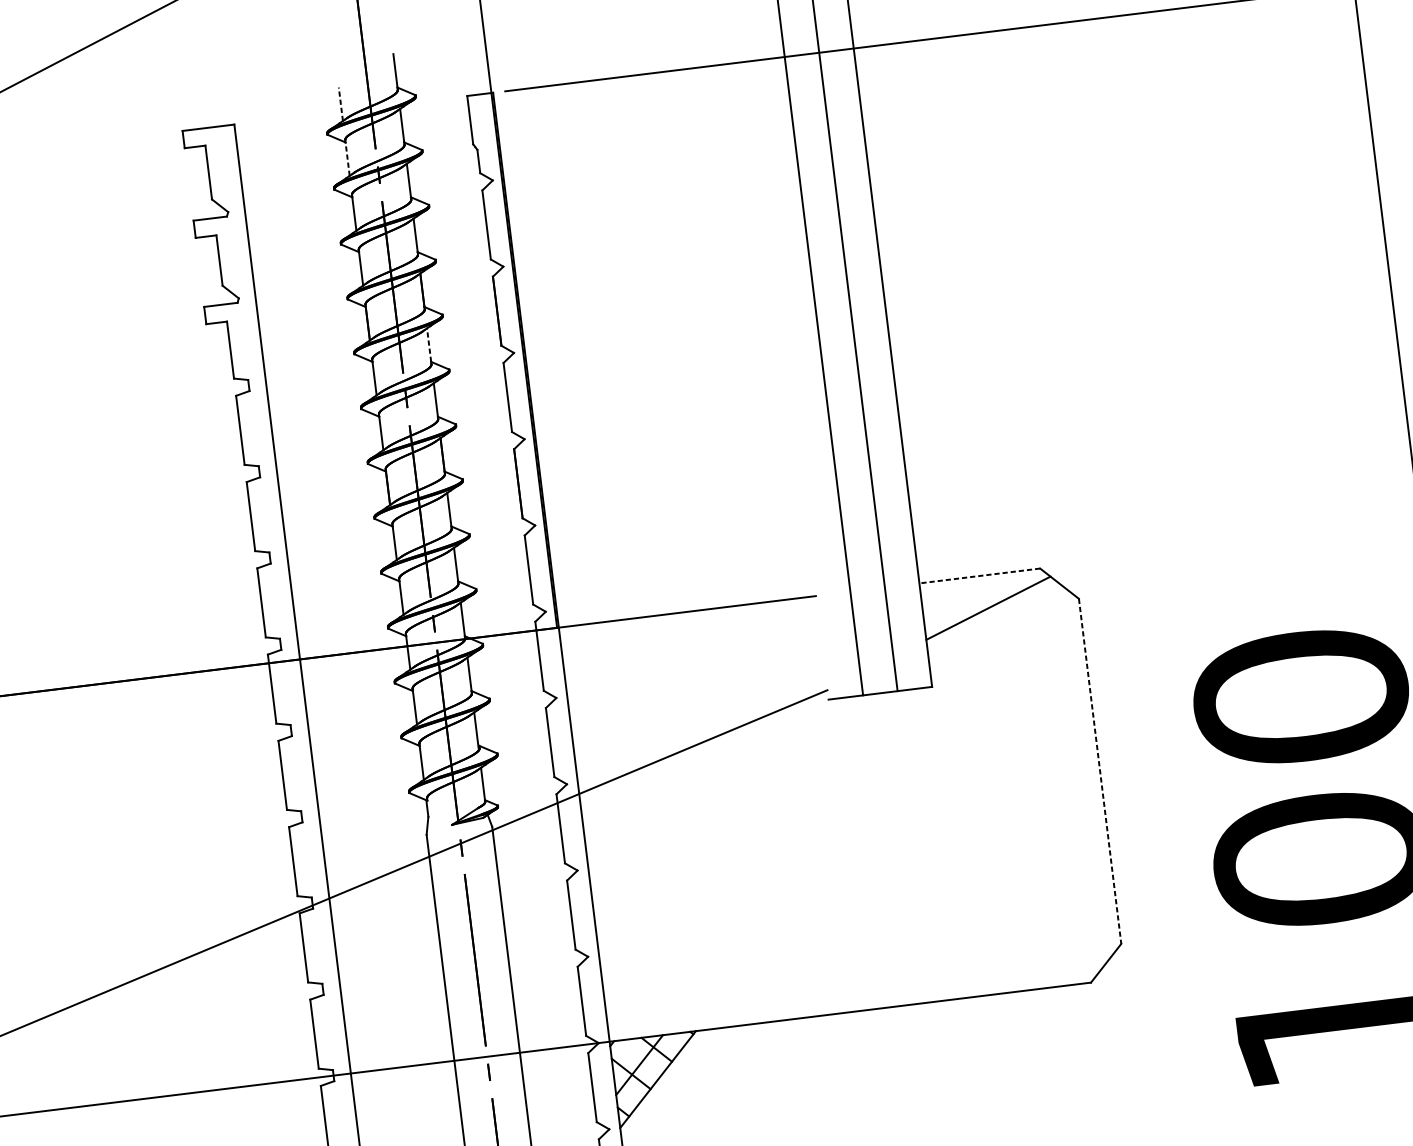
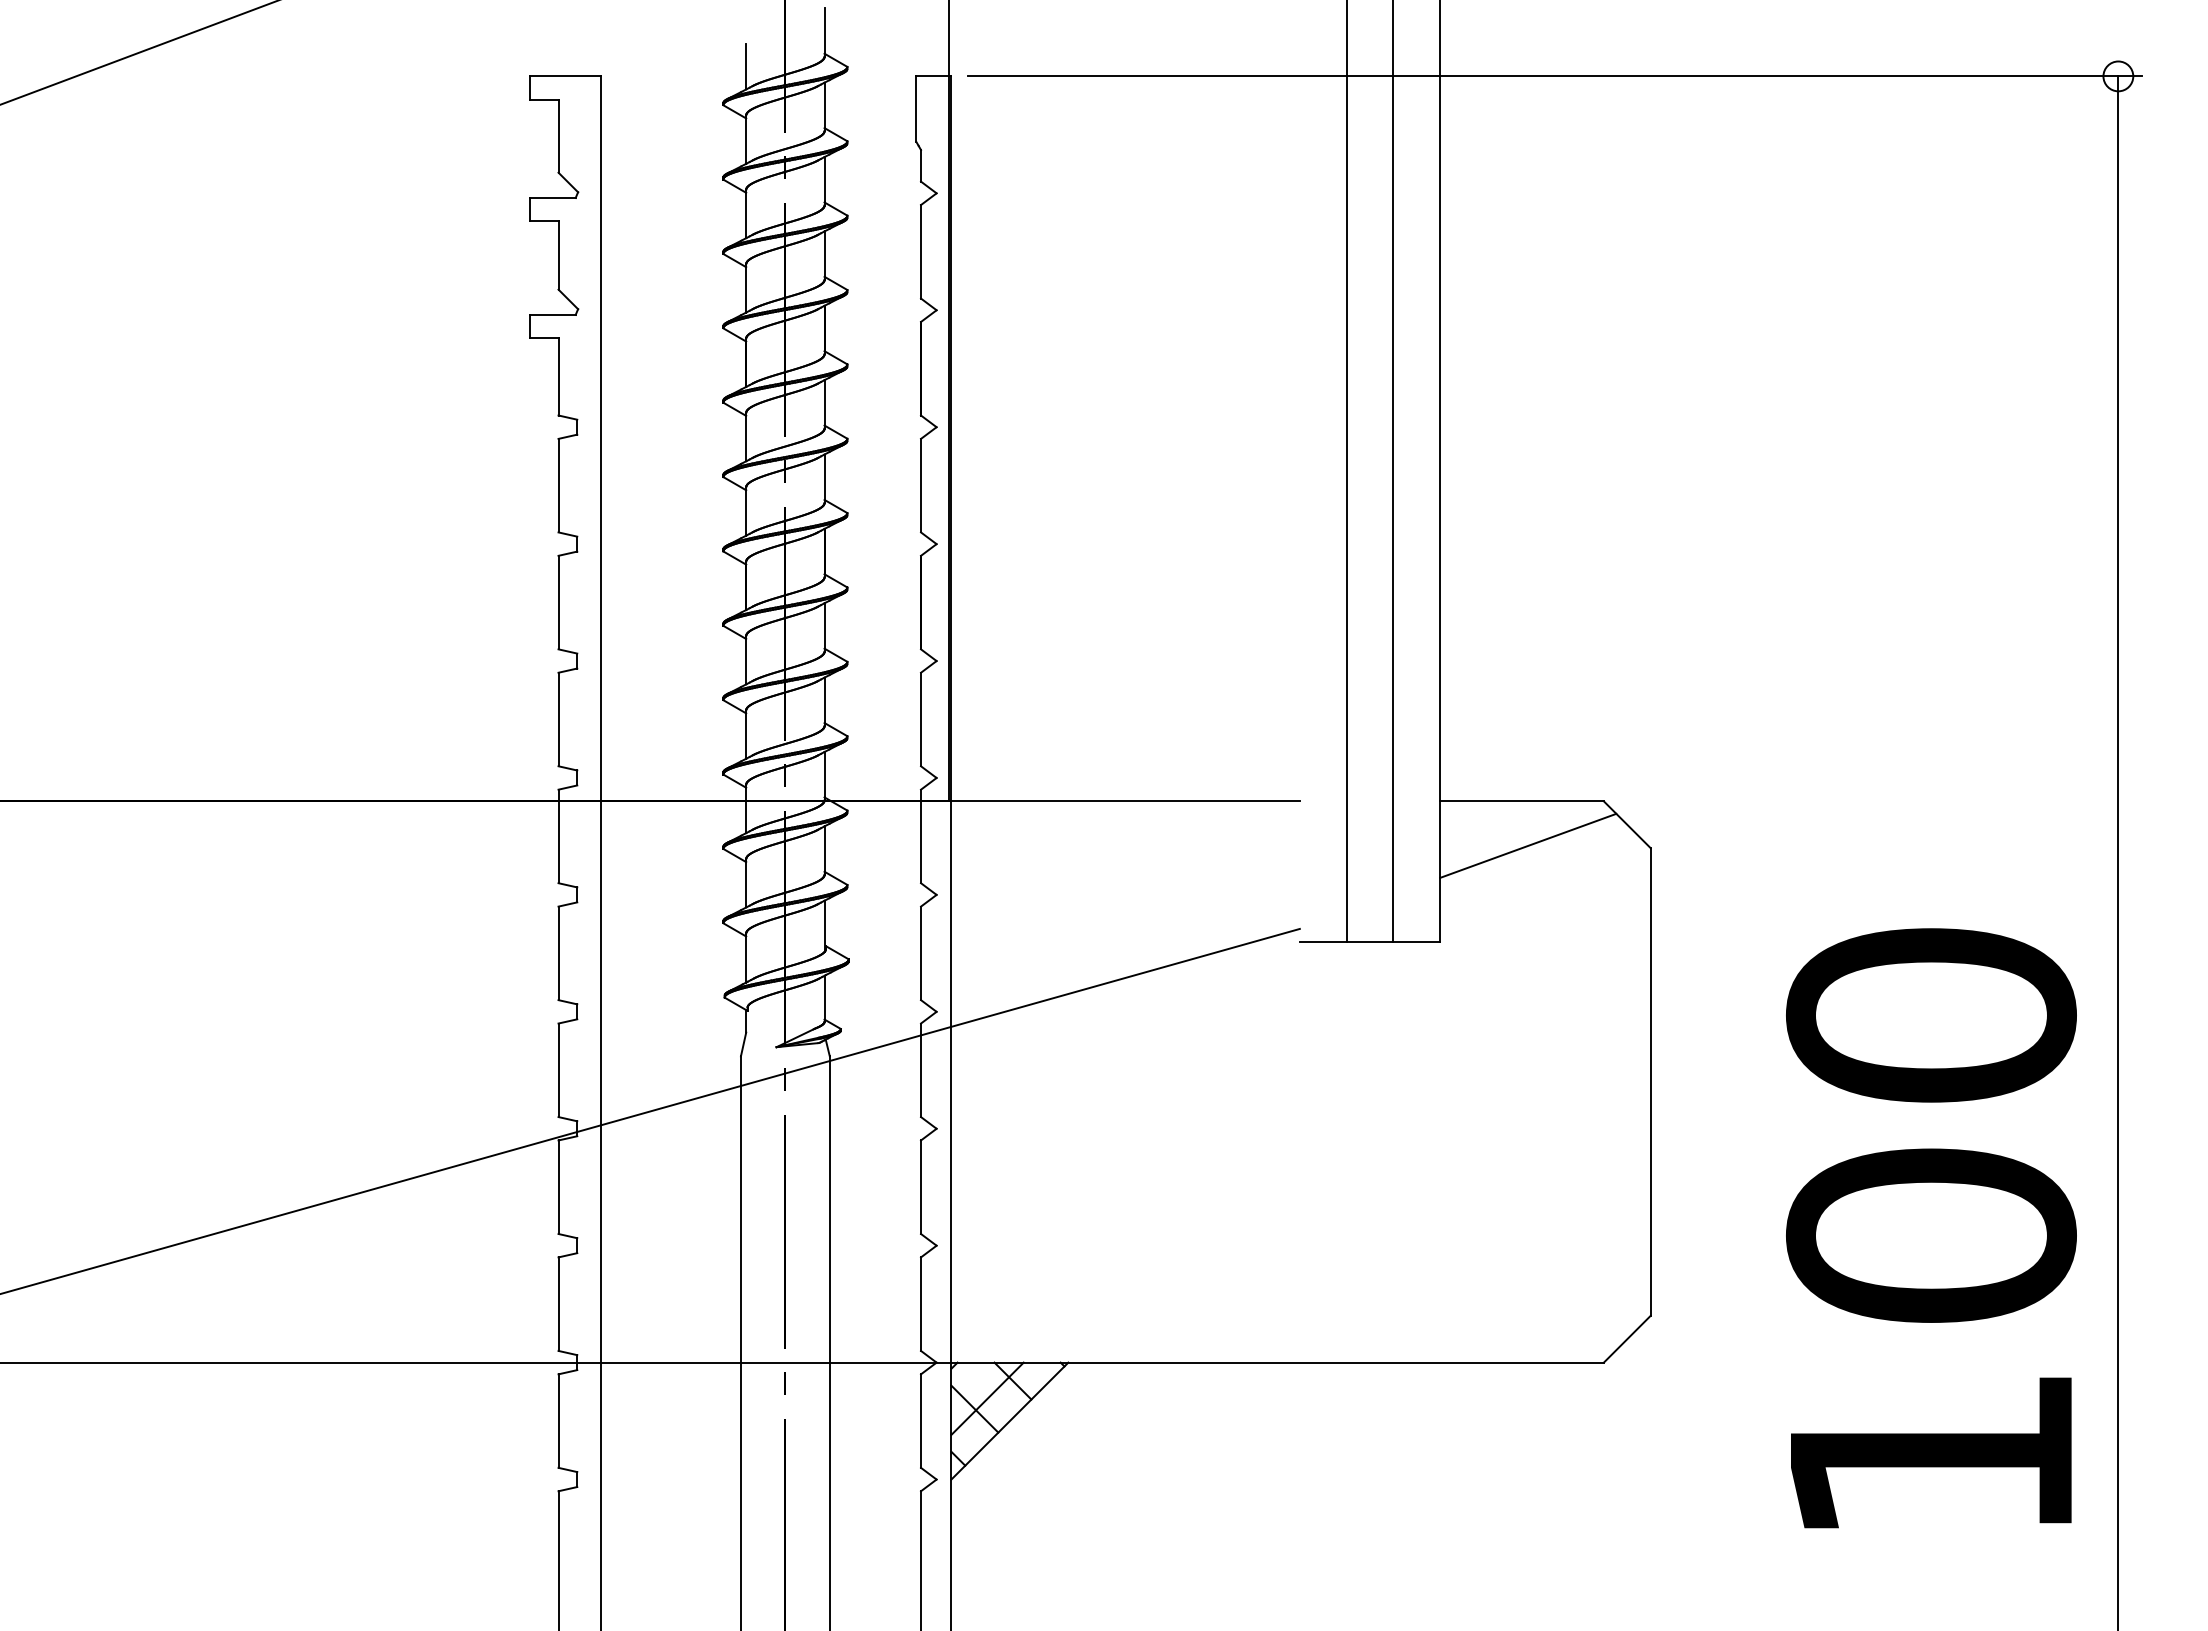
line: (341, 104) -> (746, 66), dashed -> solid
line: (347, 159) -> (746, 141), dashed -> solid
line: (429, 344) -> (824, 402), dashed -> solid
line: (980, 576) -> (1522, 801), dashed -> solid
line: (1100, 771) -> (1650, 1082), dashed -> solid

